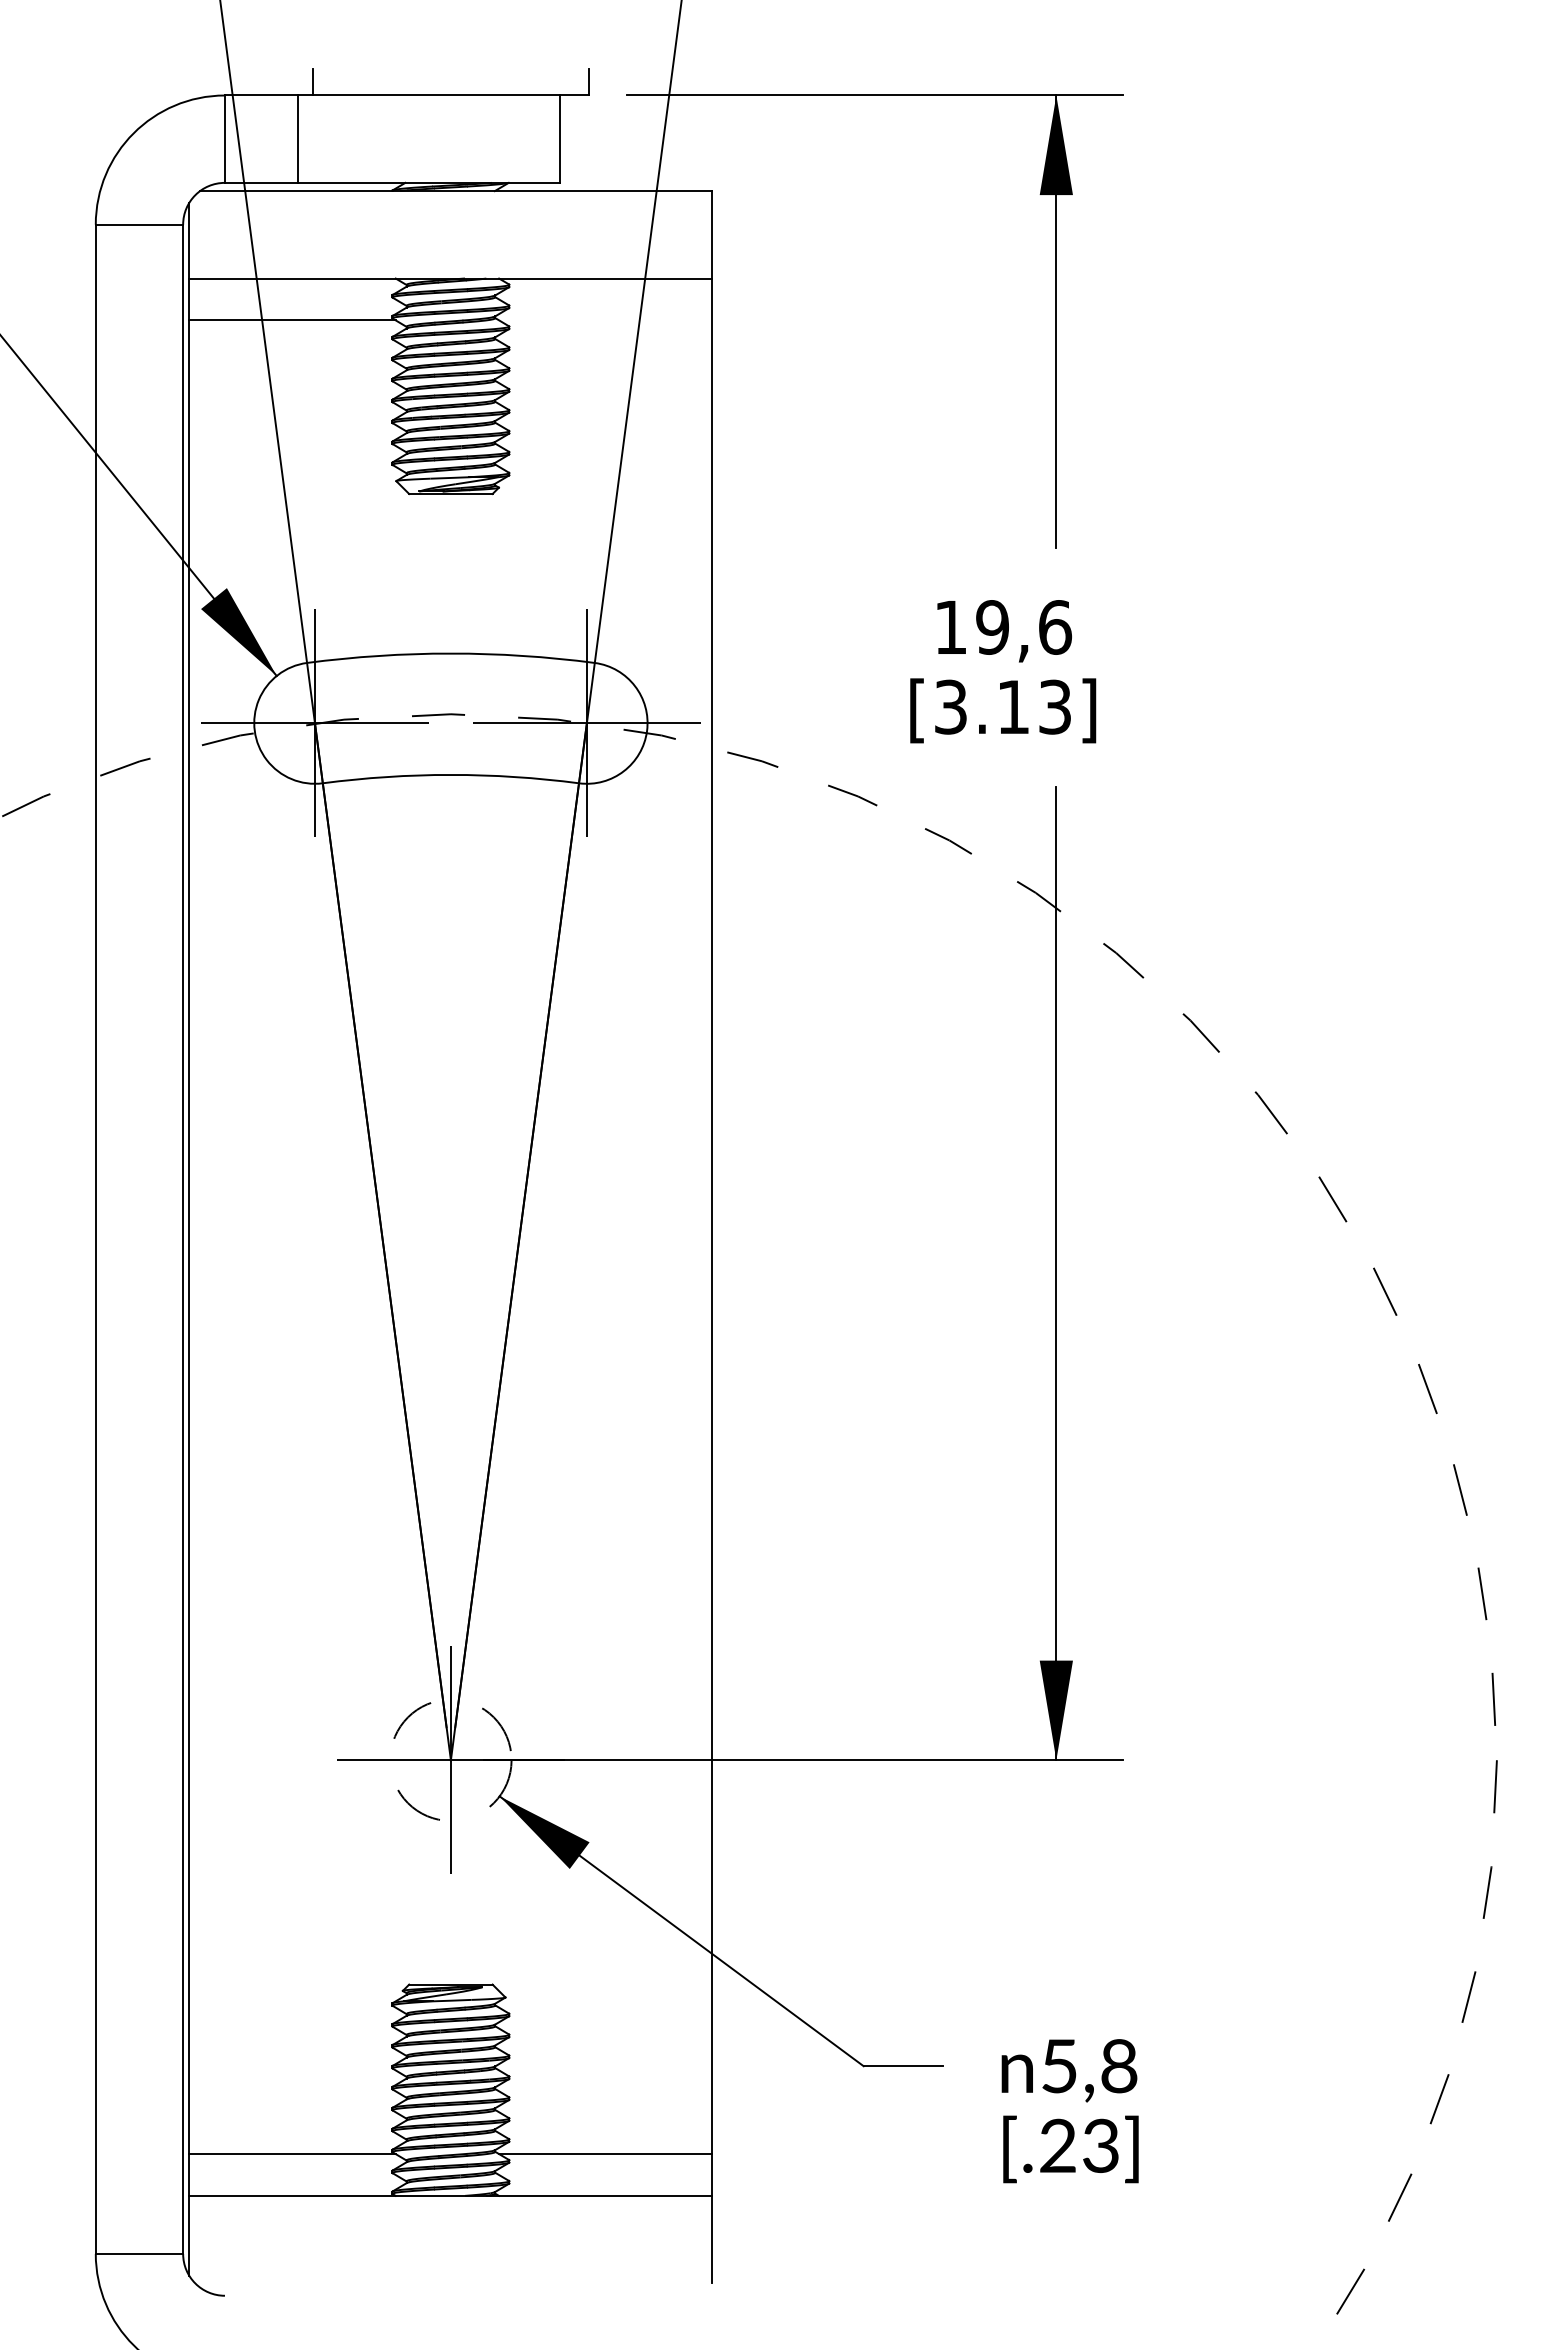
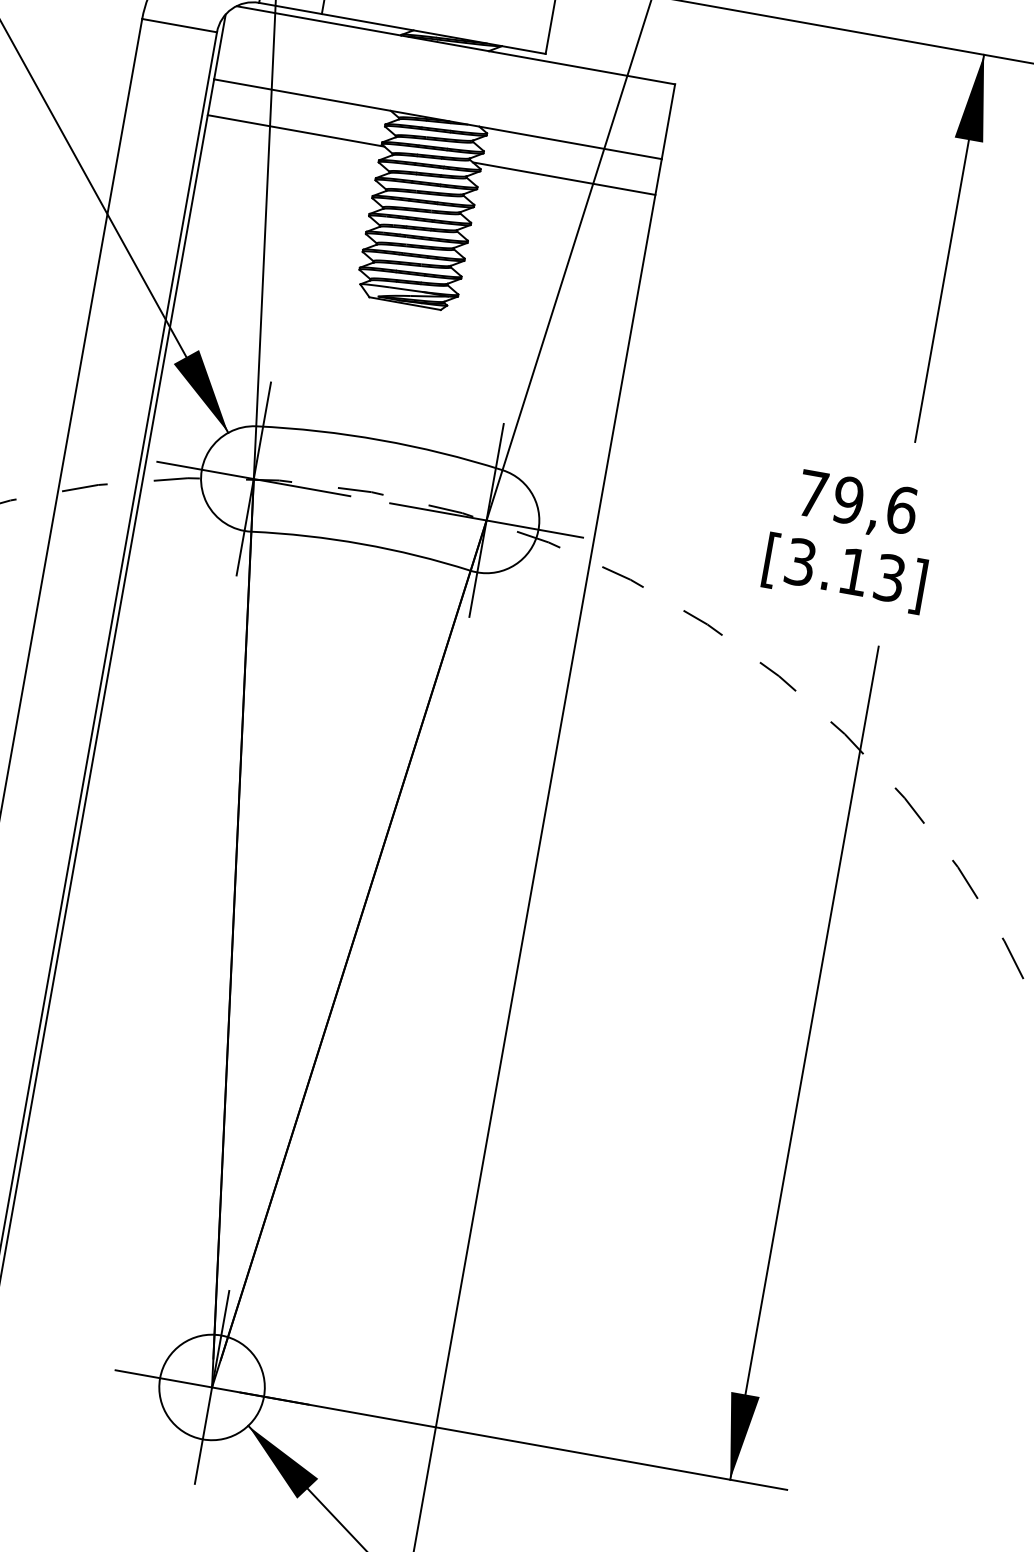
line: (605, 320) -> (563, 178), added
text: (950, 627) -> (812, 494), 19,6 -> 79,6
circle: (450, 1759) -> (211, 1386), dashed -> solid

